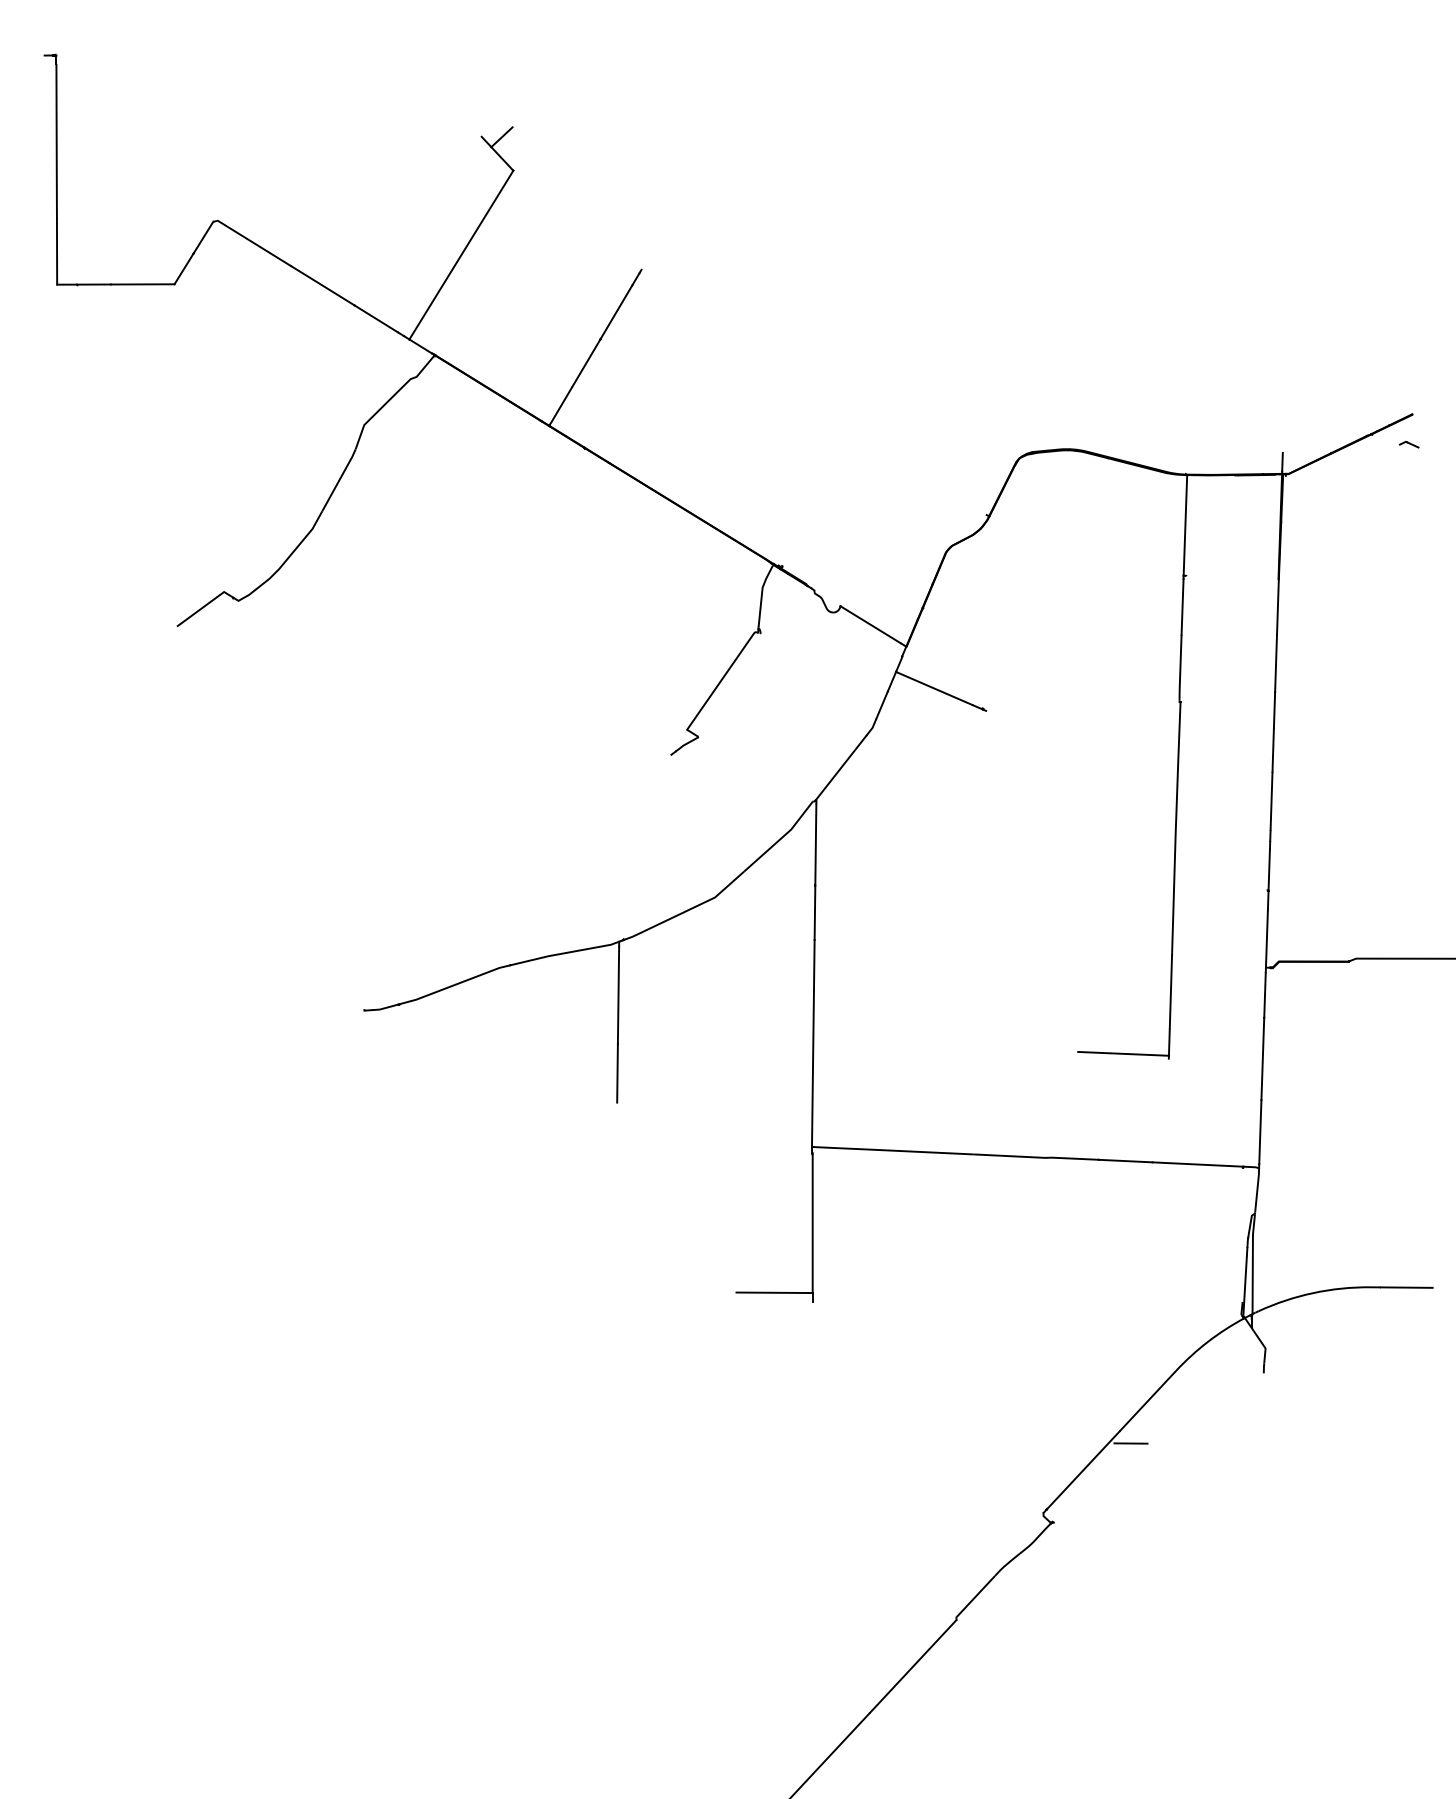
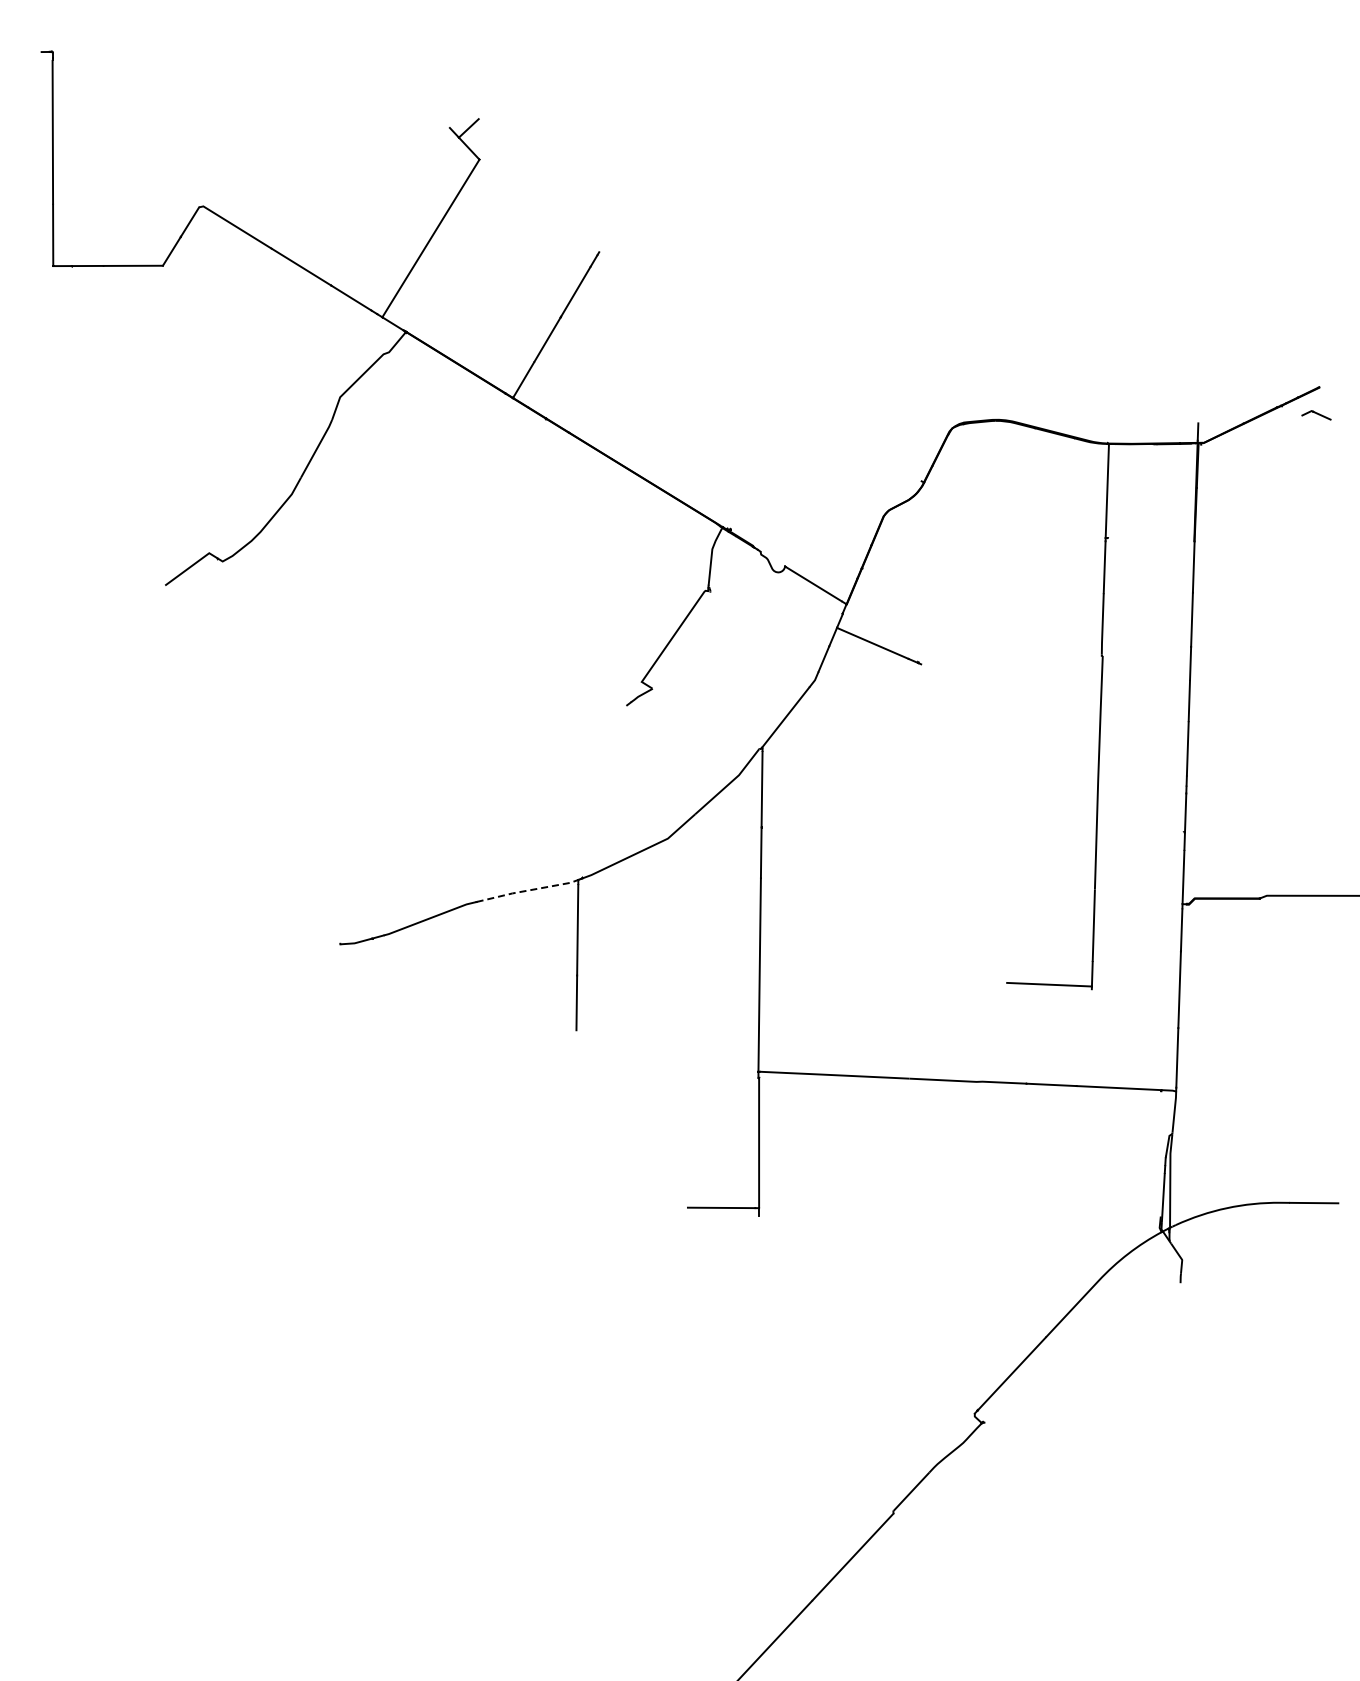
part: (1408, 444) -> (1315, 415), size x1.6
line: (564, 953) -> (527, 890), solid -> dashed
line: (1131, 1443) -> (1056, 1348), removed

